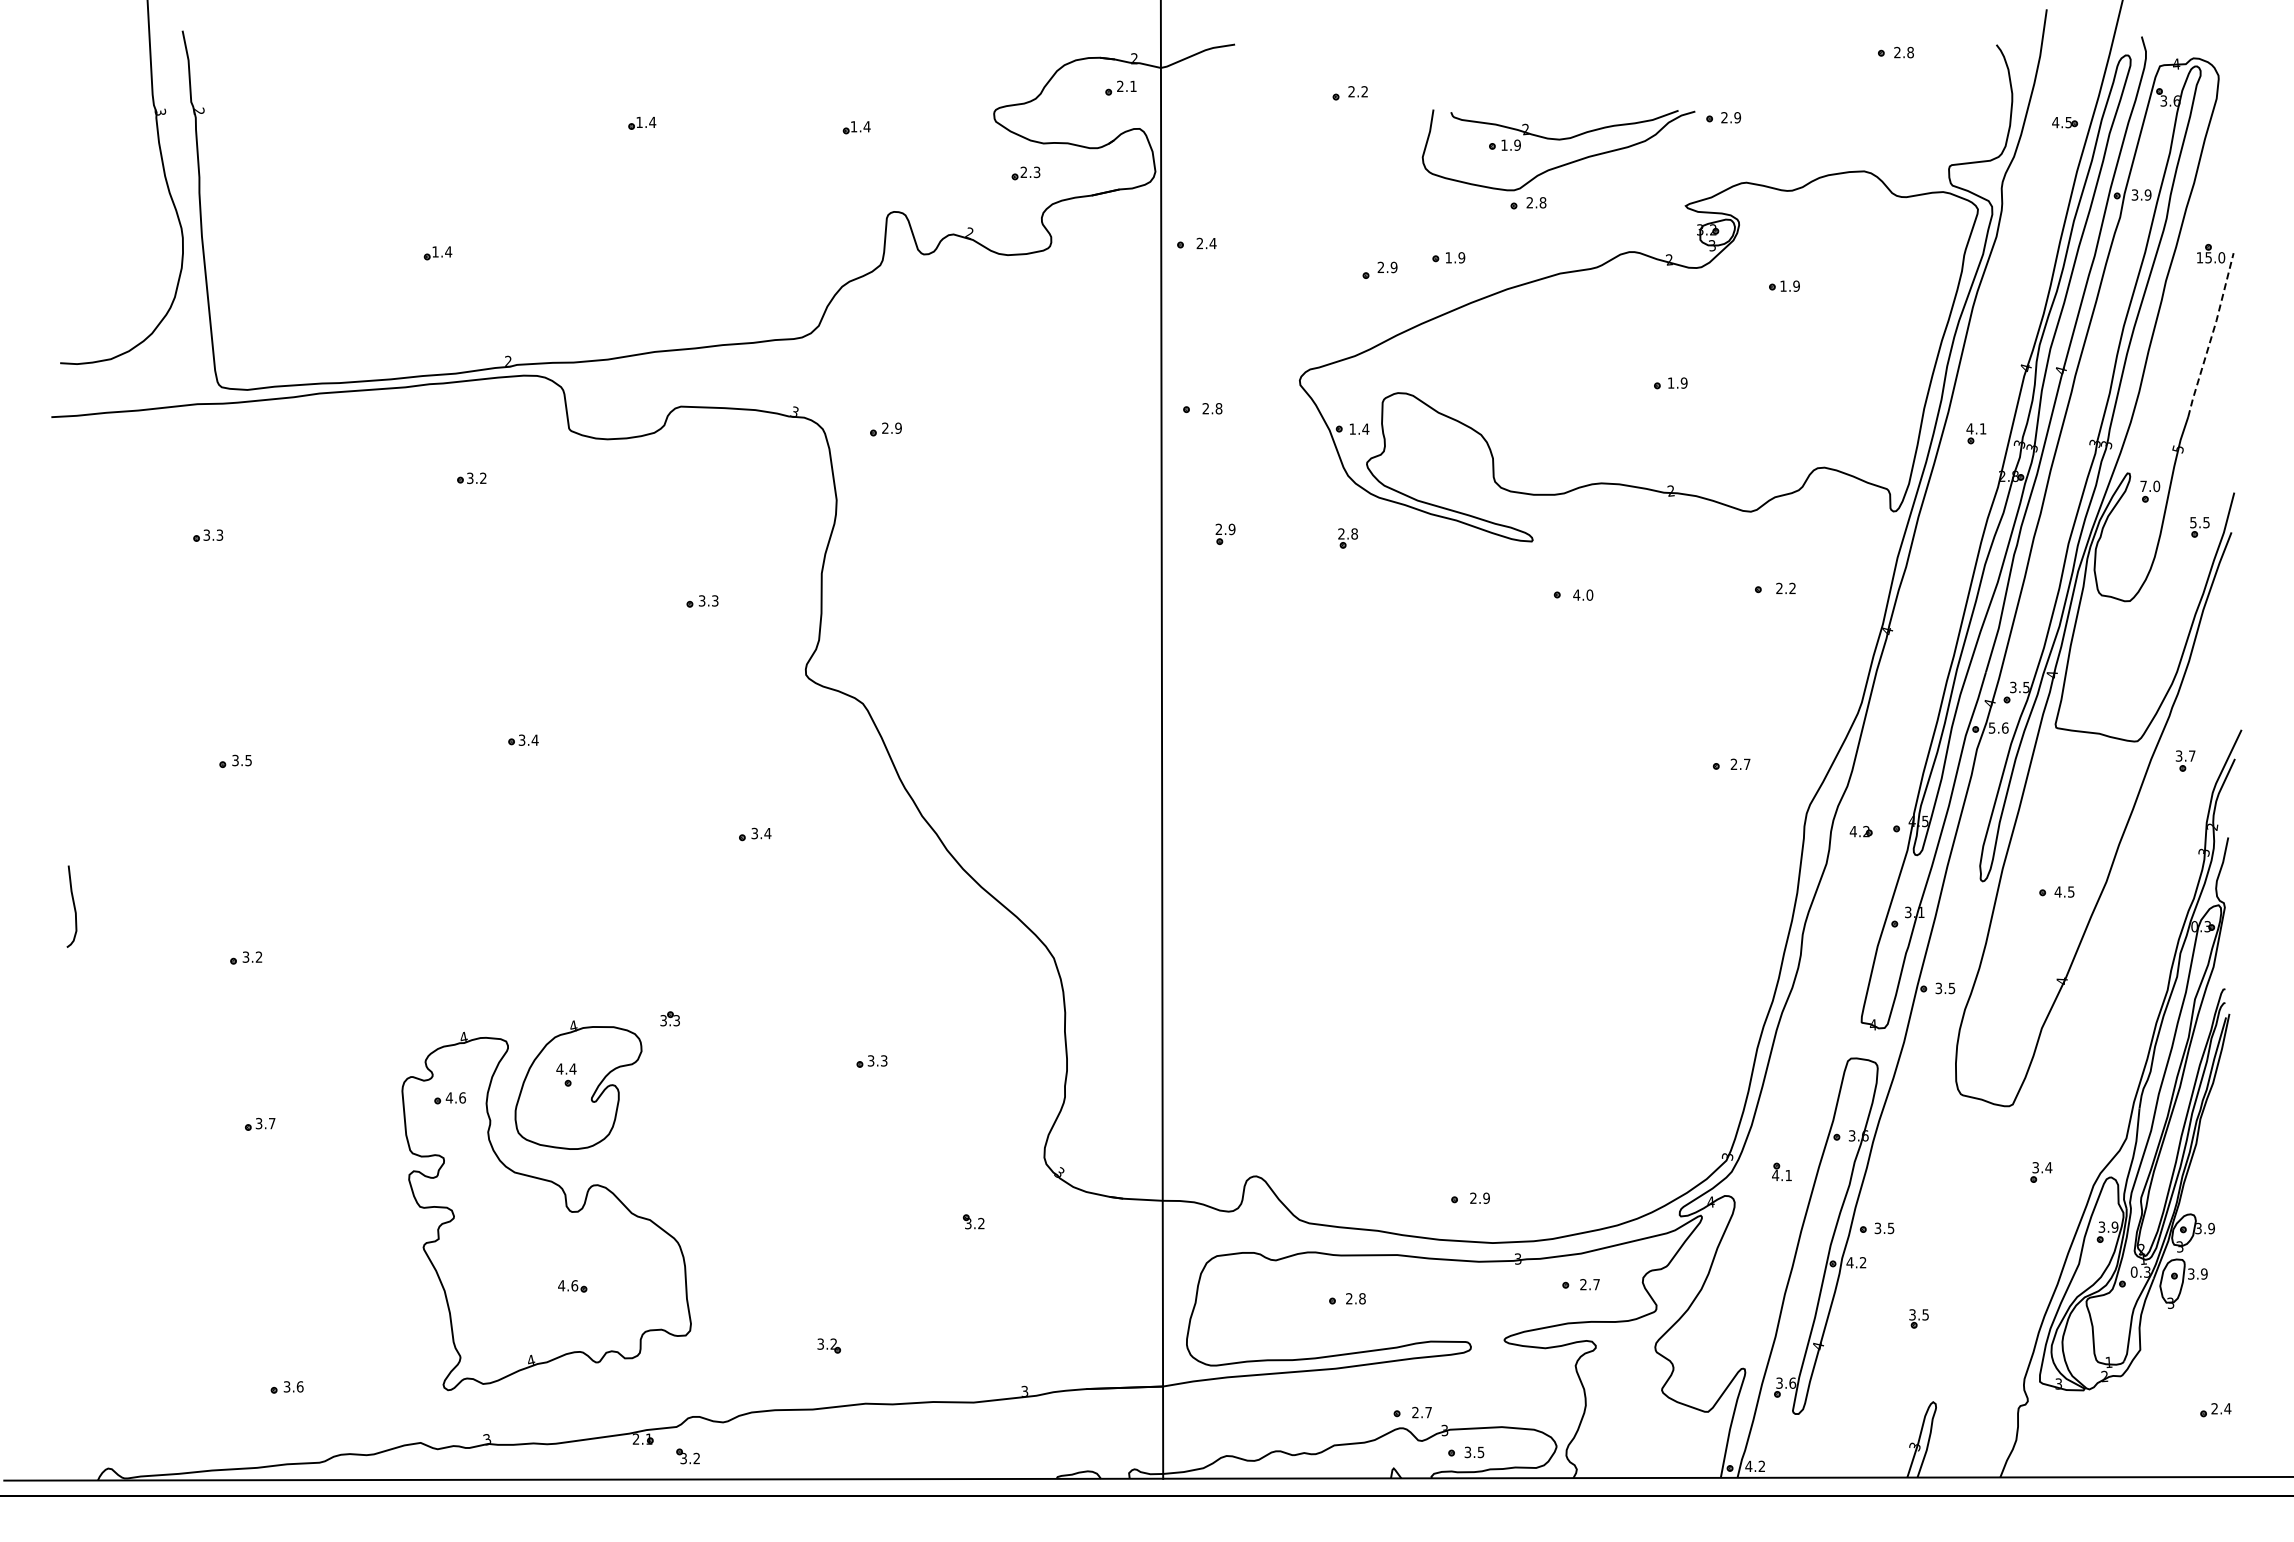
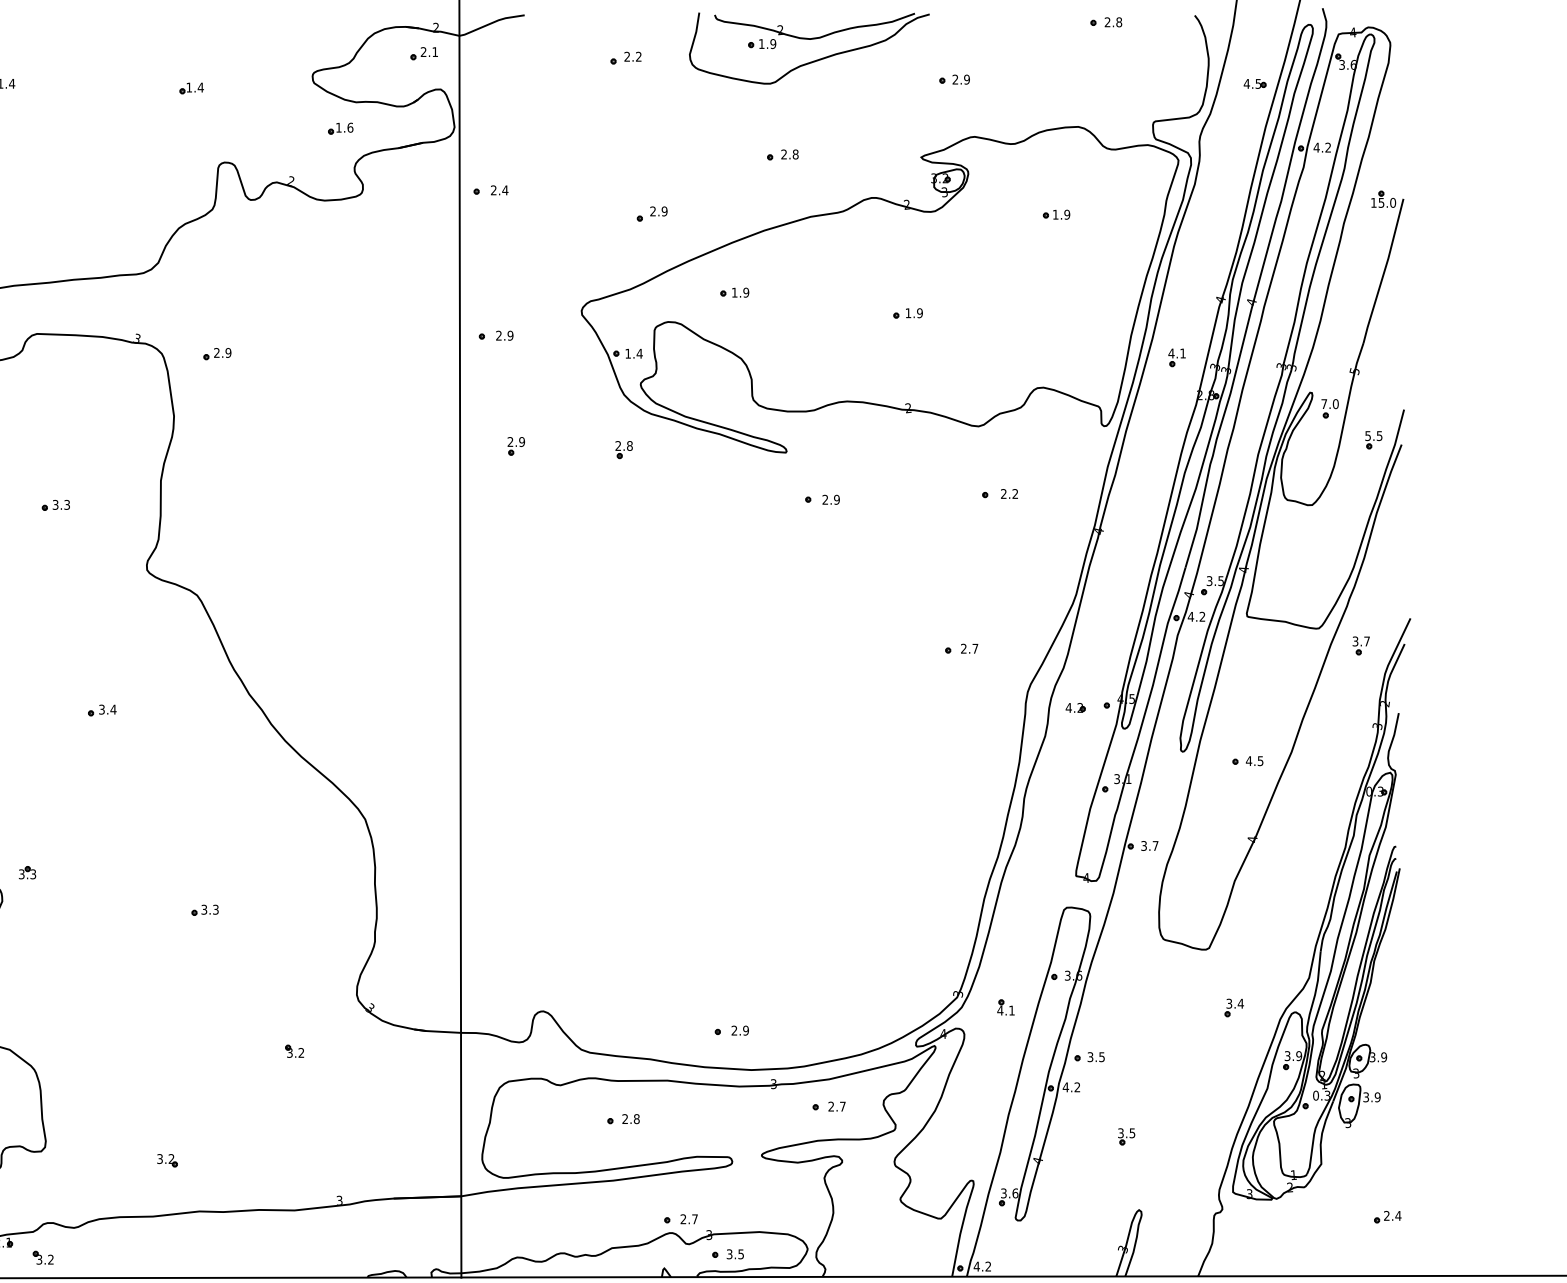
part: (1558, 140) -> (809, 39), moved
text: (1030, 171) -> (344, 126), 2.3 -> 1.6
text: (2141, 194) -> (1322, 147), 3.9 -> 4.2
part: (1448, 257) -> (734, 292), moved
part: (1784, 285) -> (1056, 214), moved
line: (2212, 335) -> (1384, 271), dashed -> solid
text: (1218, 408) -> (510, 335), 2.8 -> 2.9
text: (1583, 594) -> (831, 499), 4.0 -> 2.9
text: (1998, 727) -> (1196, 616), 5.6 -> 4.2
text: (1951, 988) -> (1155, 846), 3.5 -> 3.7

